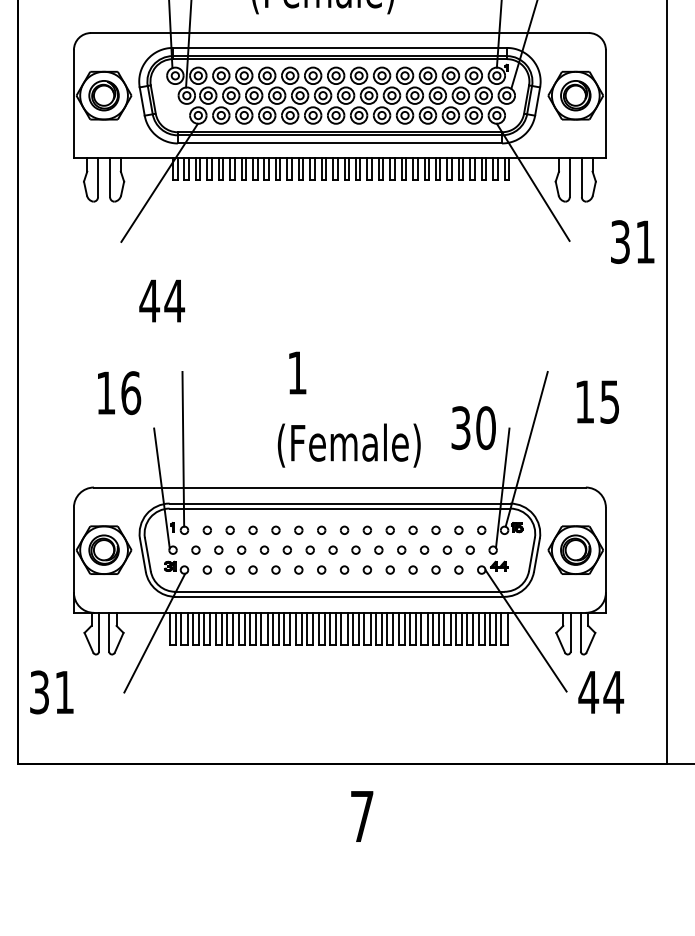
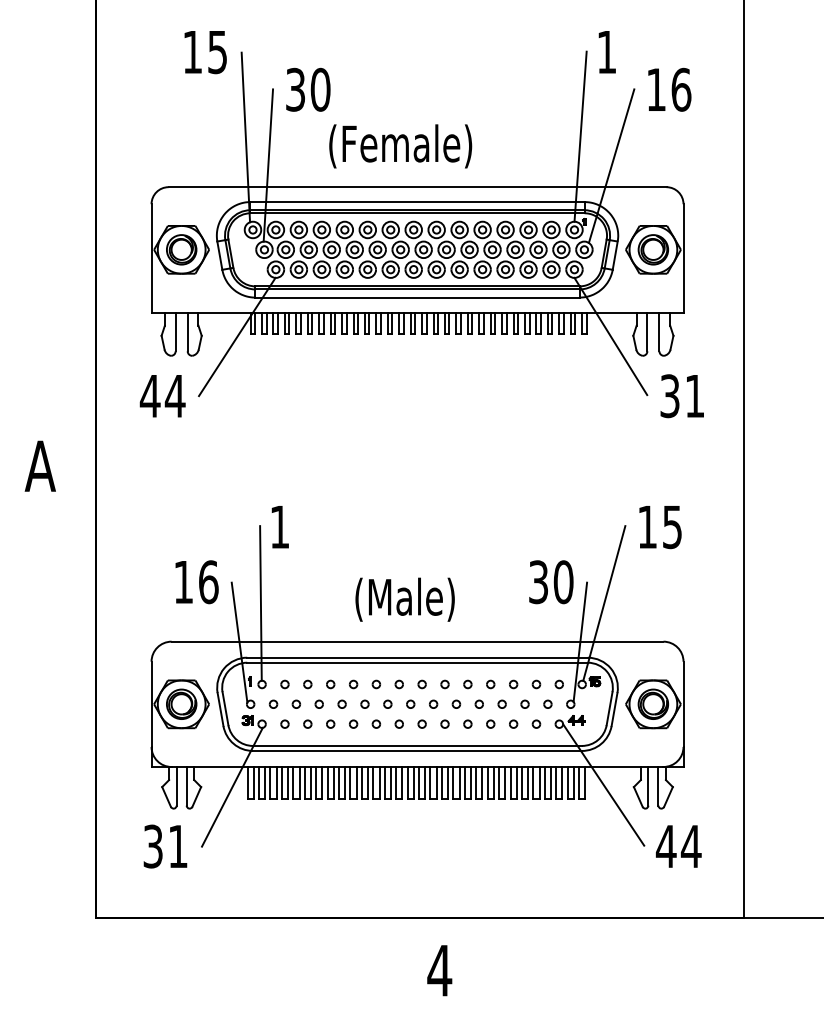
text: (631, 242) -> (681, 396), moved
text: (161, 301) -> (162, 396), moved
text: (296, 373) -> (279, 527), moved
text: (118, 393) -> (196, 582), moved
text: (597, 402) -> (660, 527), moved
text: (357, 445) -> (435, 599), (Female) -> (Male)
text: (51, 692) -> (165, 846), moved
text: (361, 816) -> (439, 970), 7 -> 4

